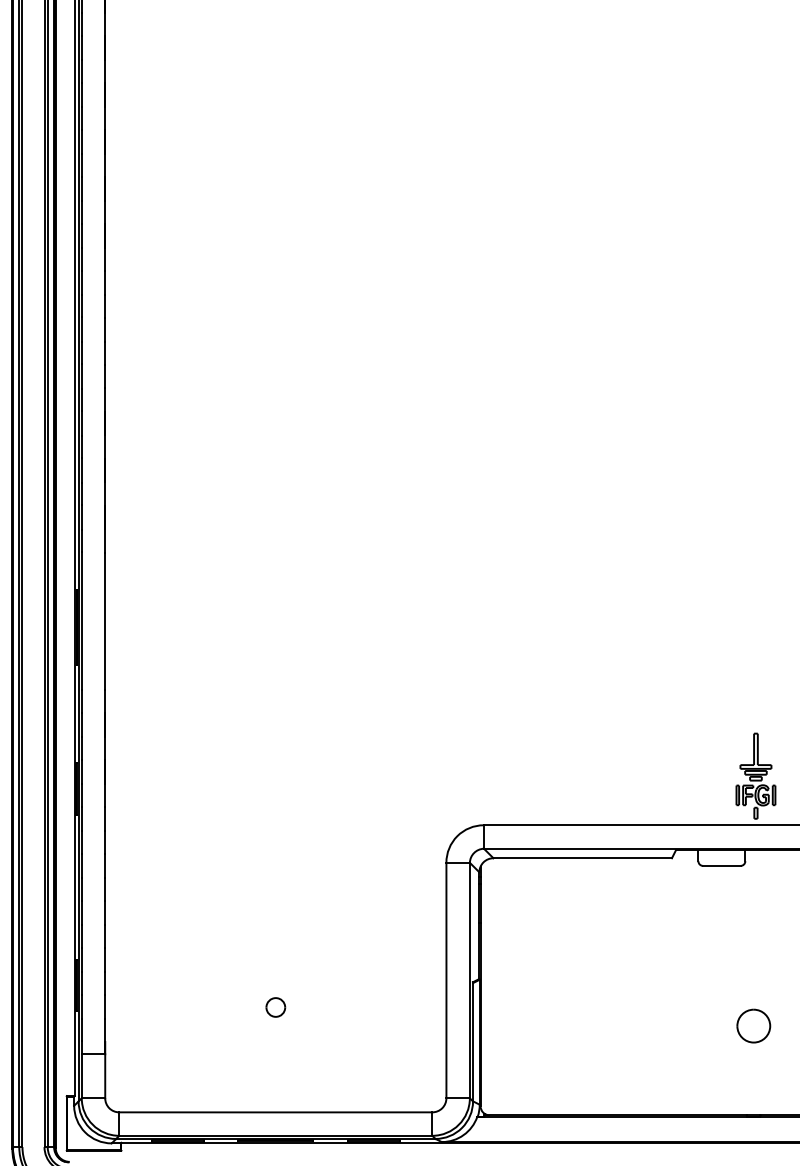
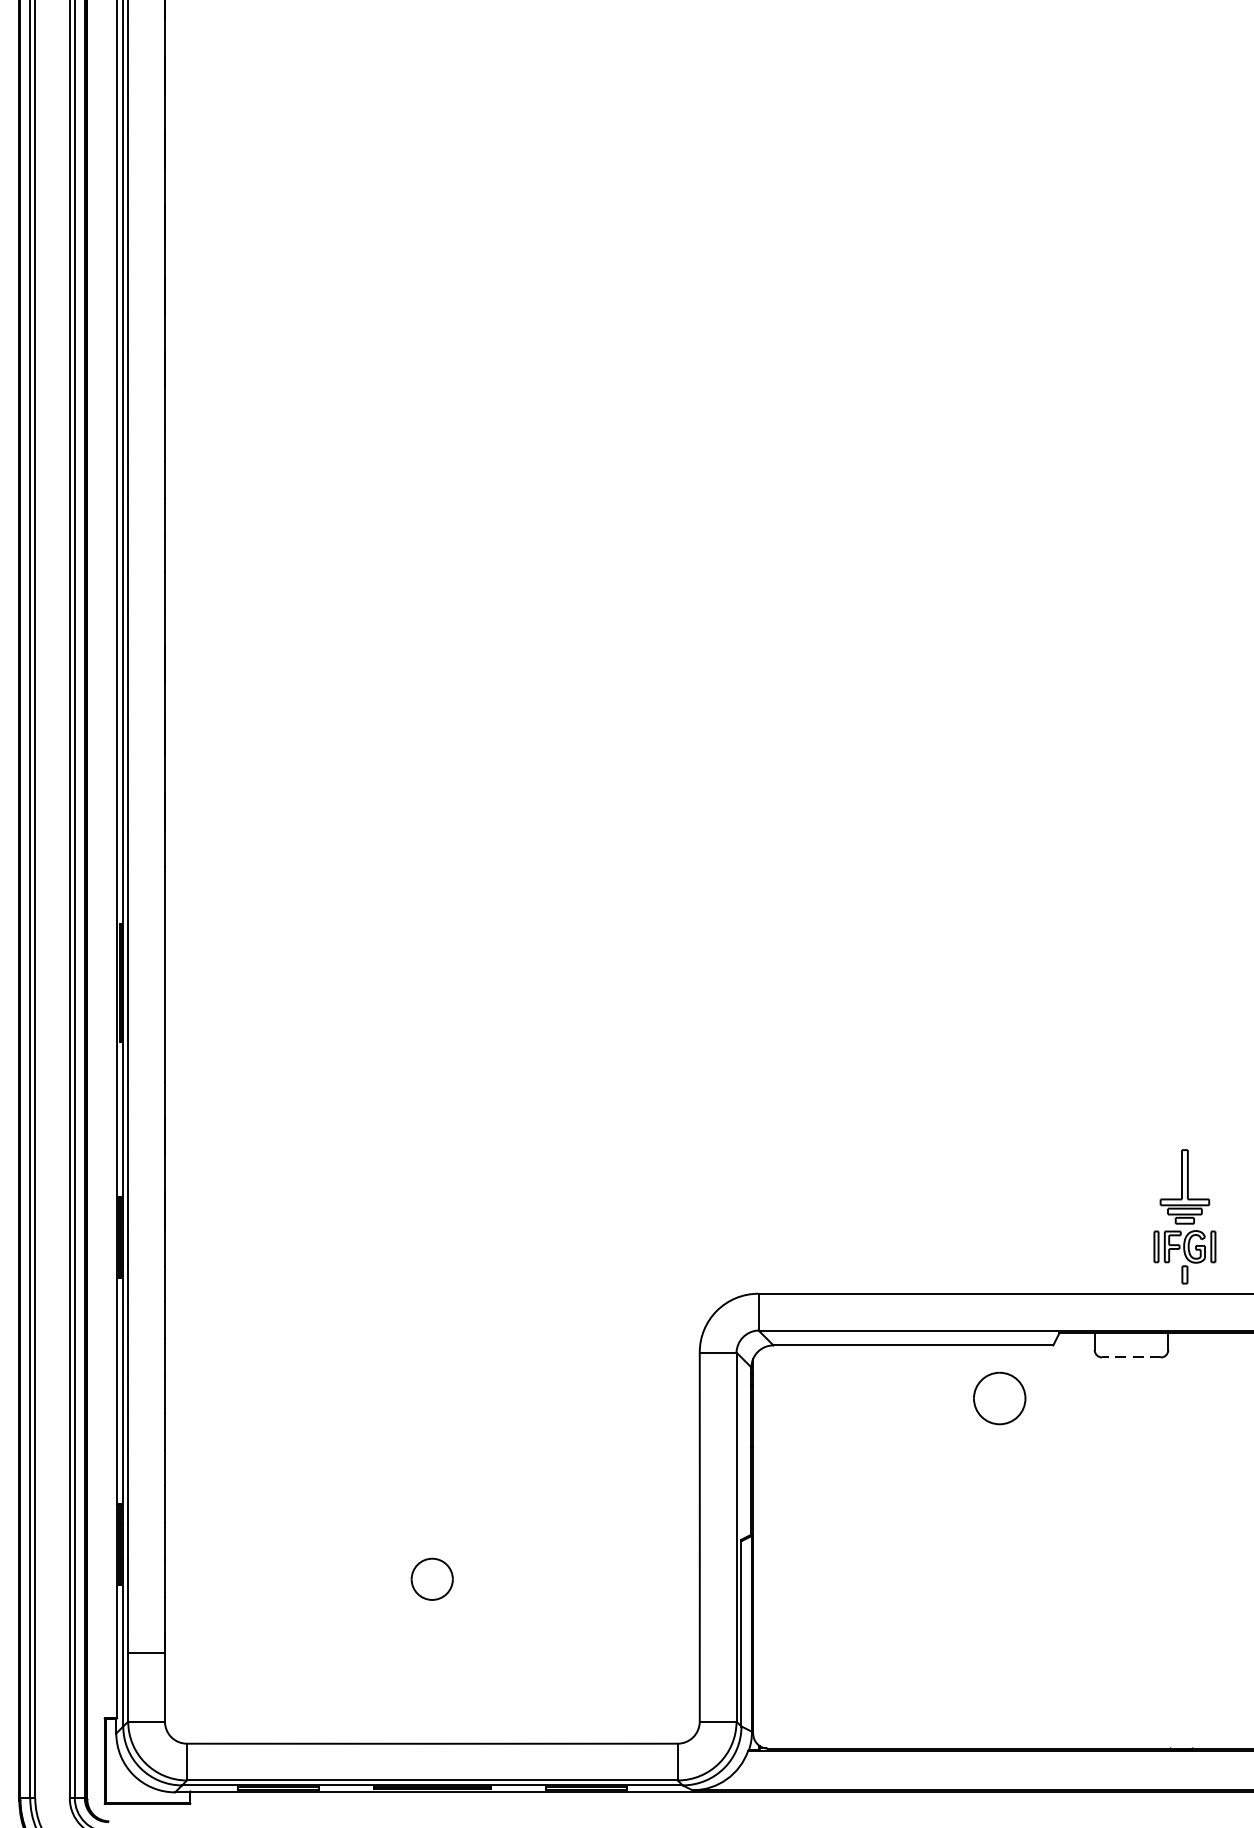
line: (721, 865) -> (1130, 1356), solid -> dashed
part: (275, 1007) -> (431, 1579), size x1.4
part: (753, 1025) -> (999, 1397), moved

